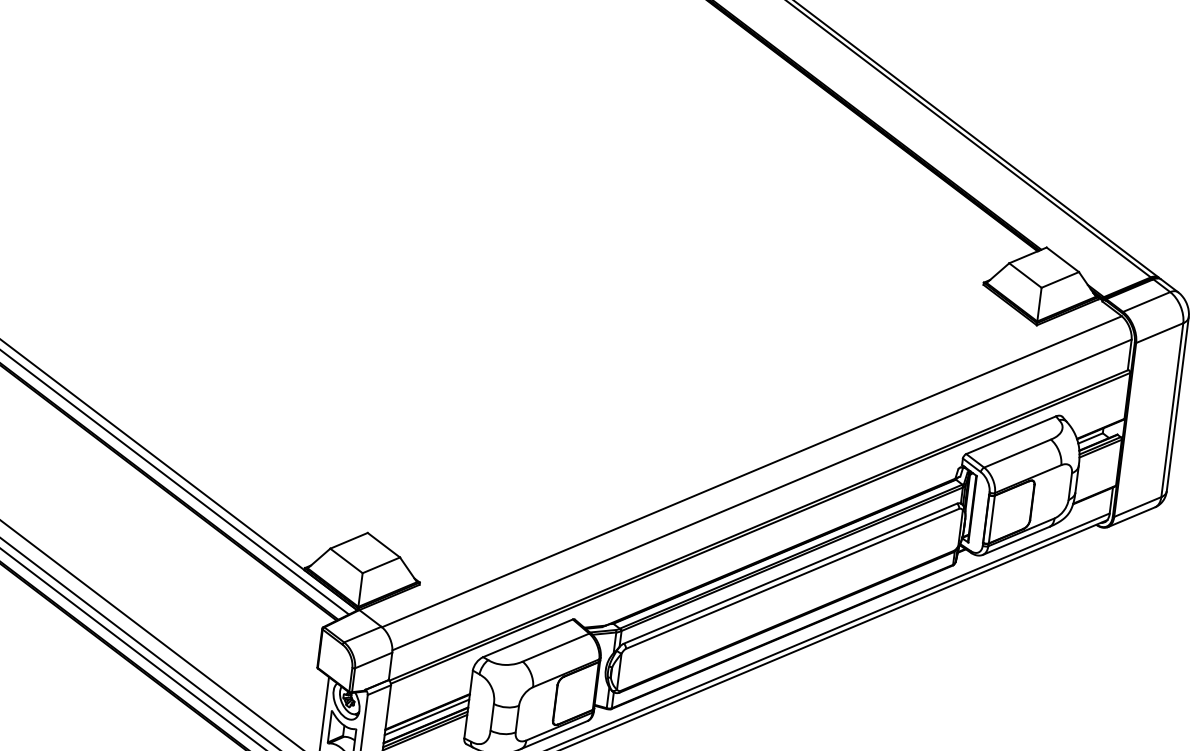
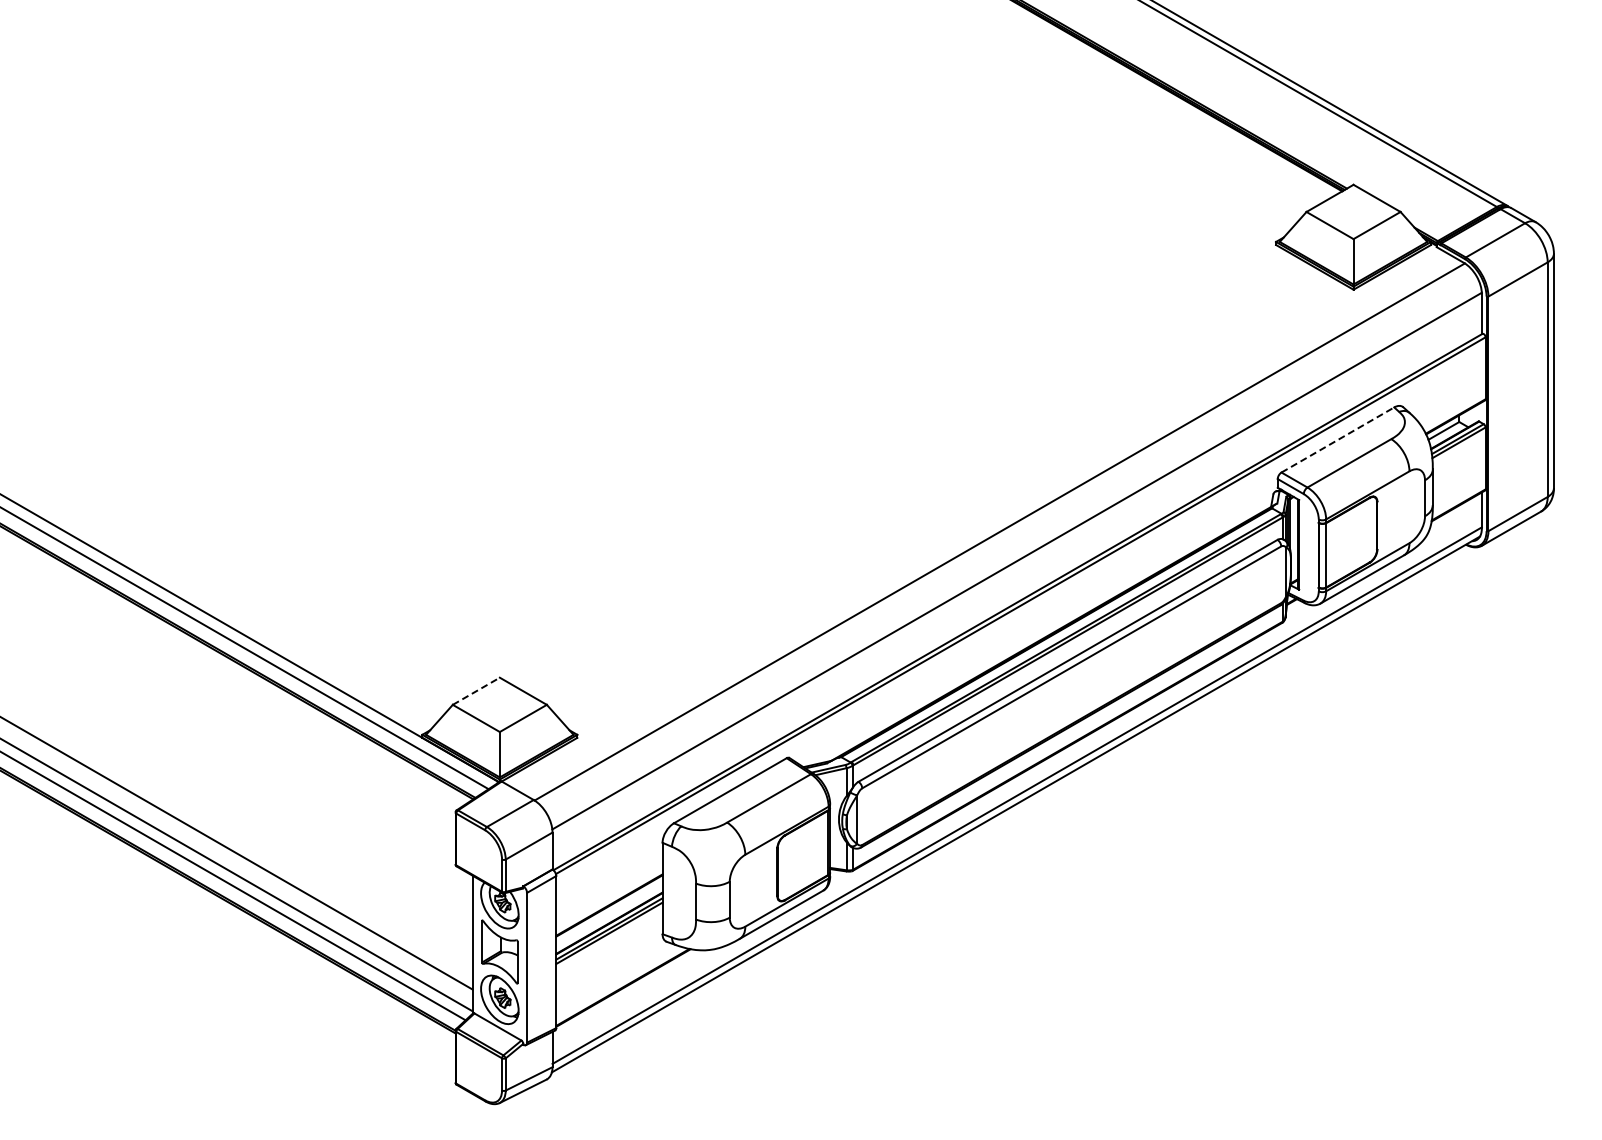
line: (1011, 434) -> (1338, 439), solid -> dashed
line: (349, 540) -> (476, 691), solid -> dashed
line: (427, 717) -> (609, 912), removed

